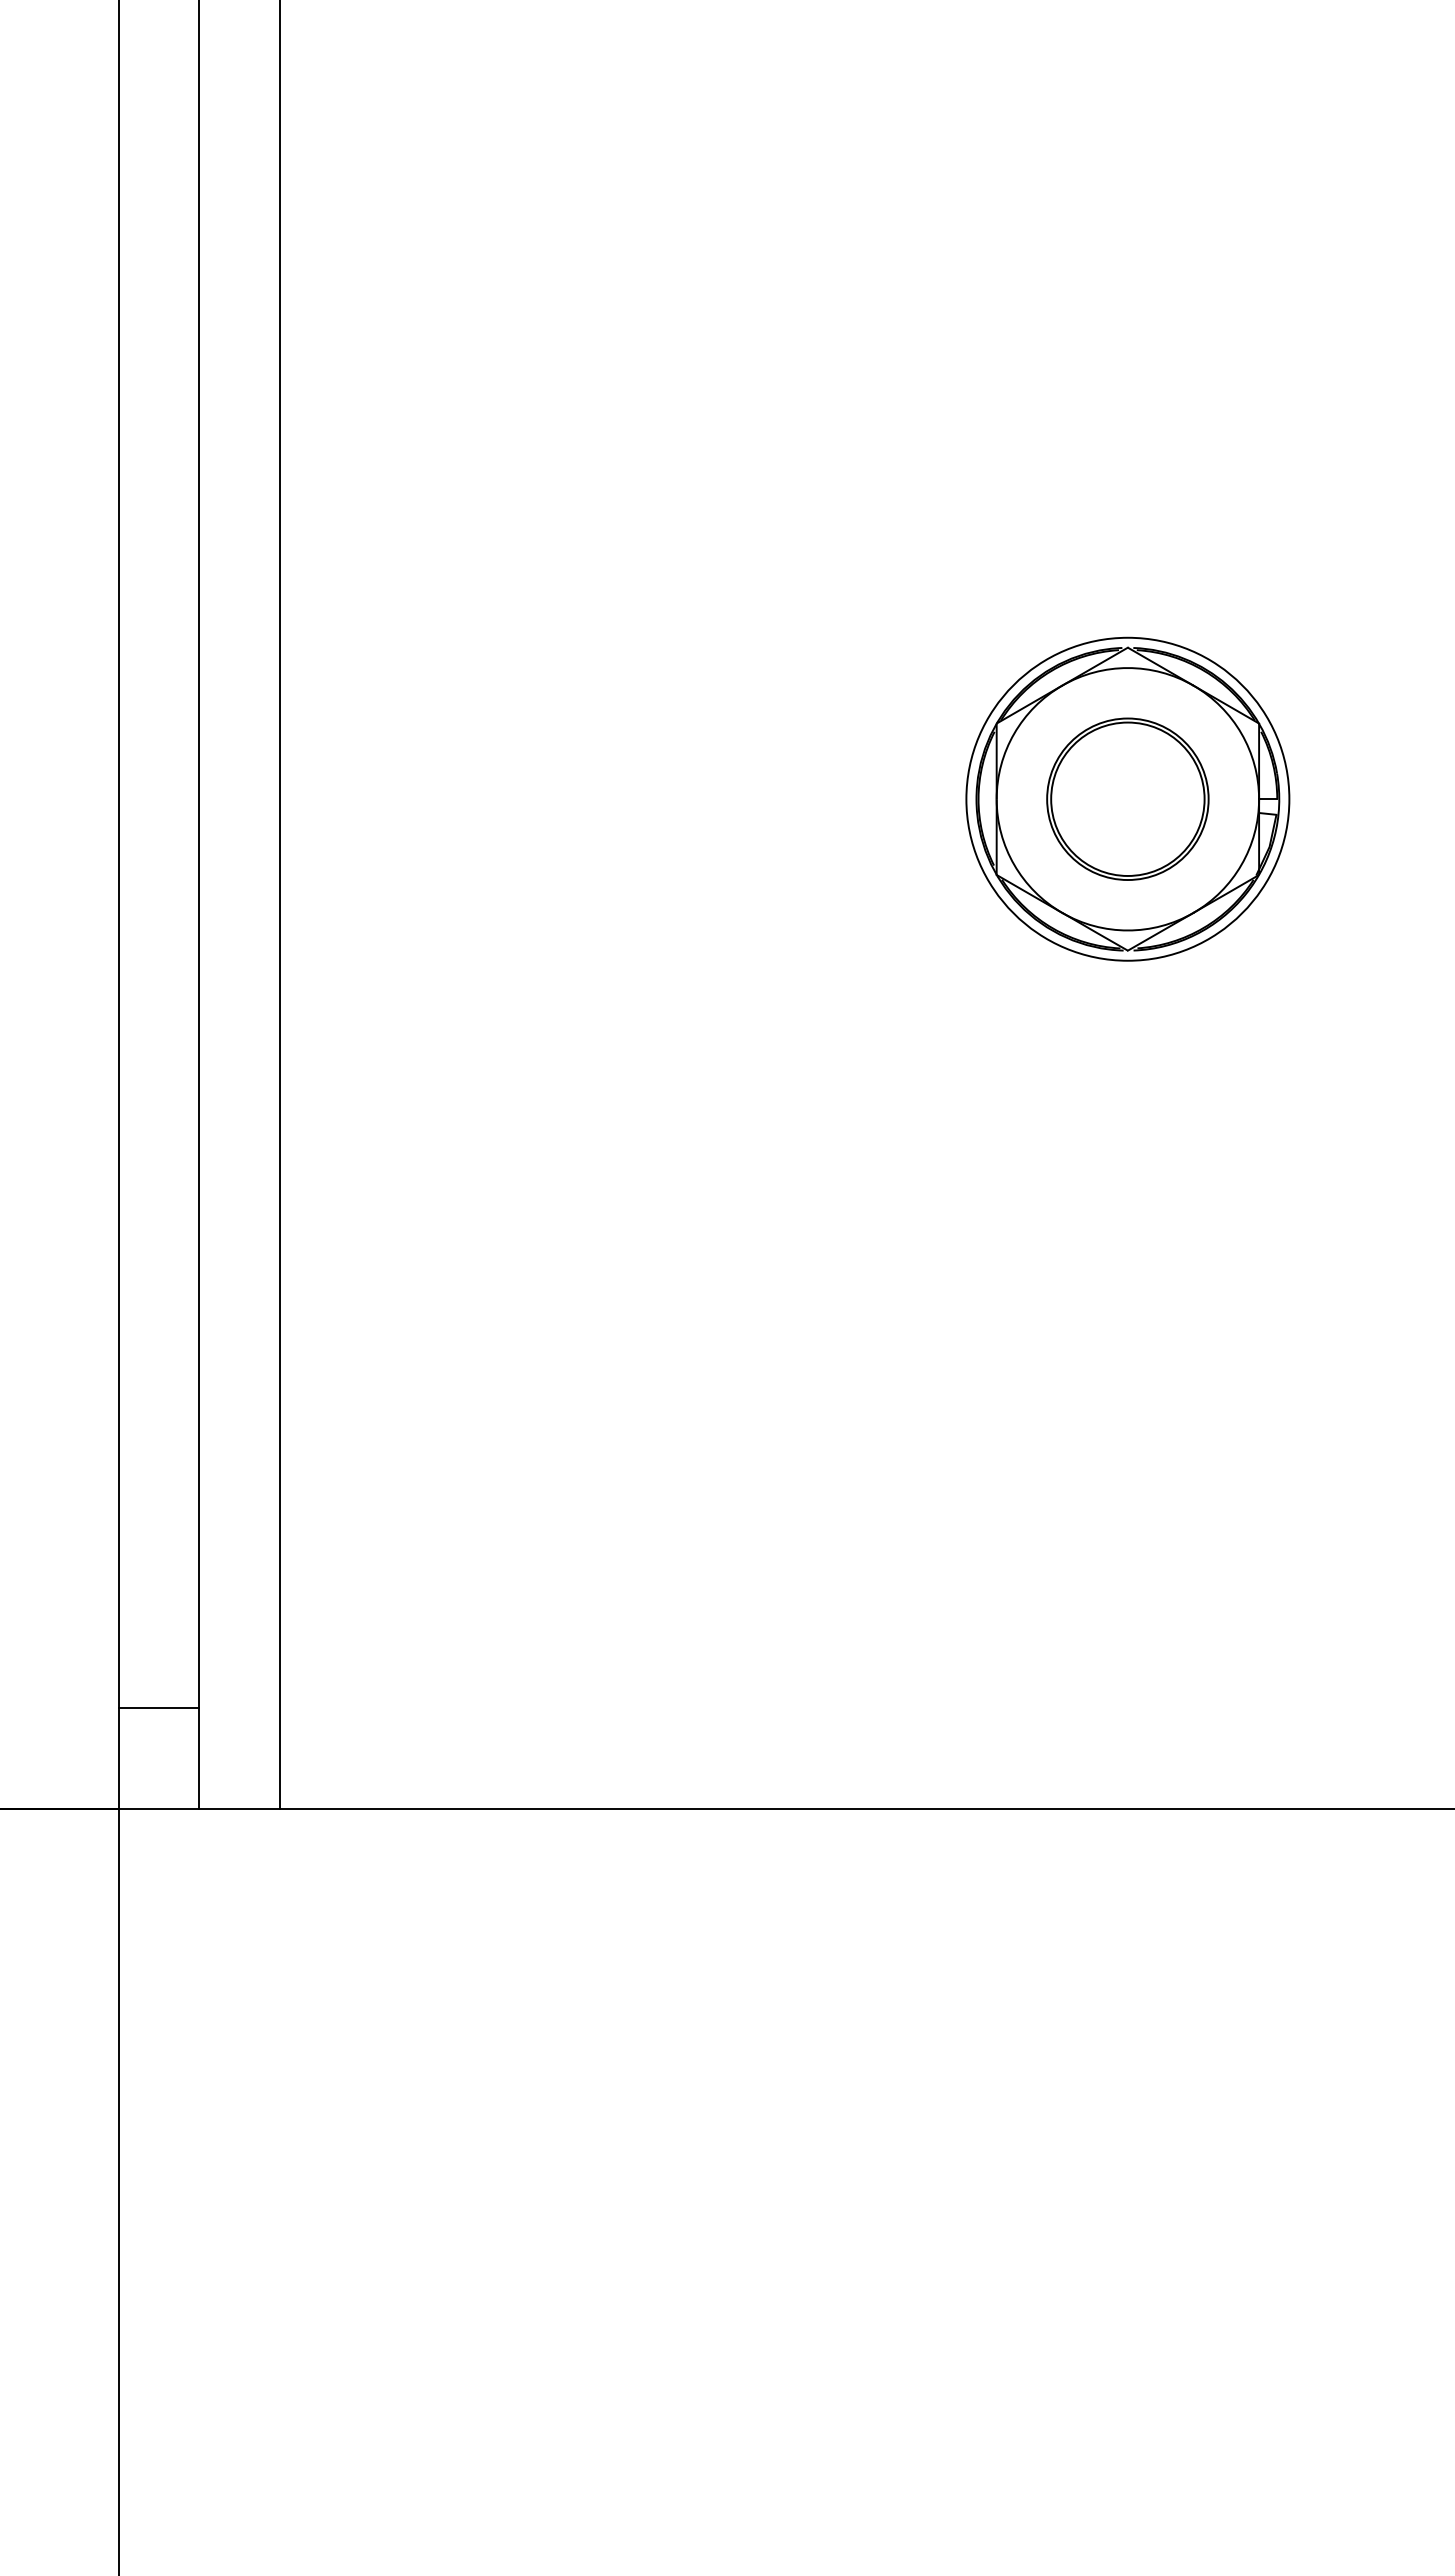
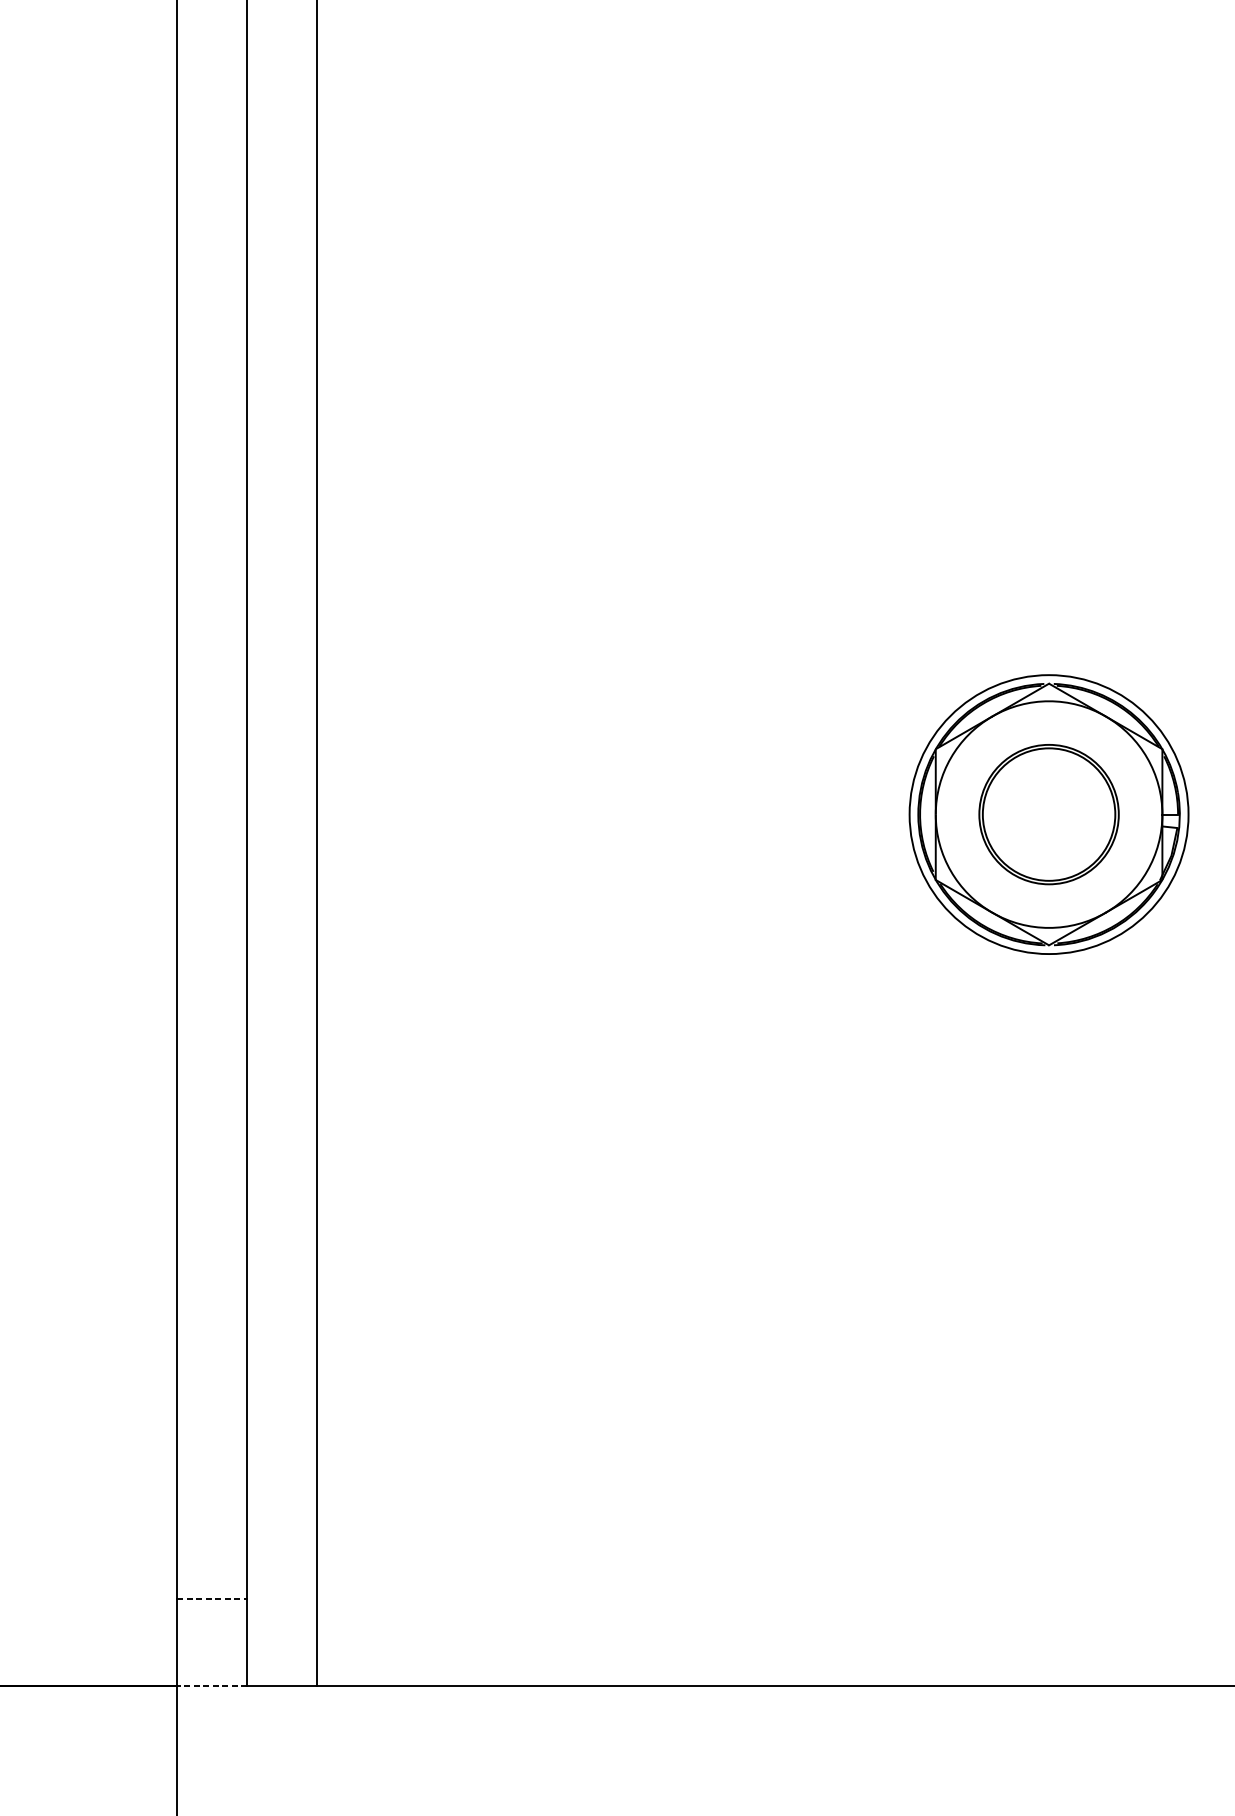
line: (159, 1707) -> (212, 1598), solid -> dashed
line: (158, 1808) -> (211, 1686), solid -> dashed

